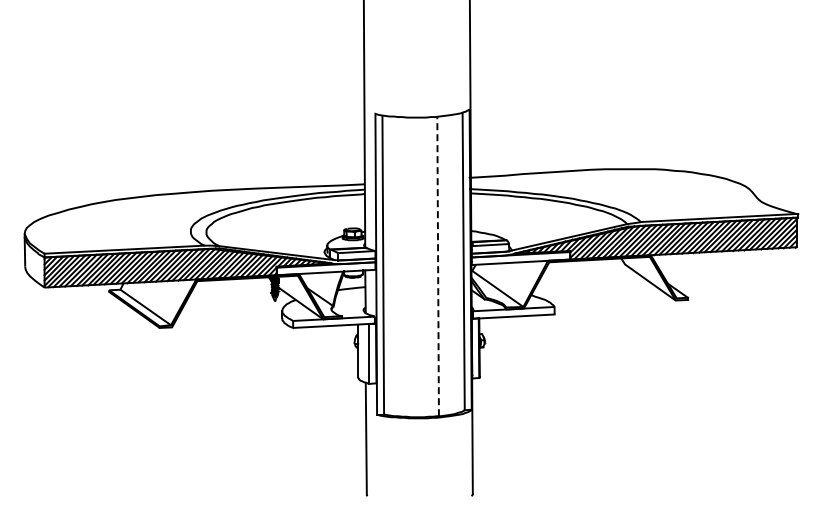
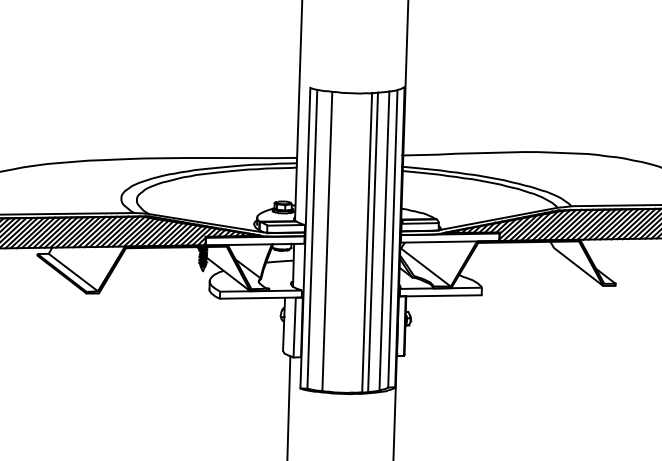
line: (455, 263) -> (384, 240), added
line: (443, 265) -> (372, 242), added
line: (398, 266) -> (327, 241), added
line: (438, 266) -> (367, 242), dashed -> solid

